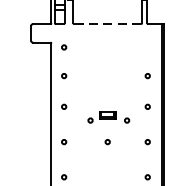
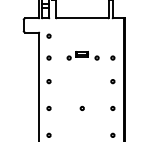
line: (107, 24) -> (82, 18), dashed -> solid
part: (107, 117) -> (82, 55), moved

